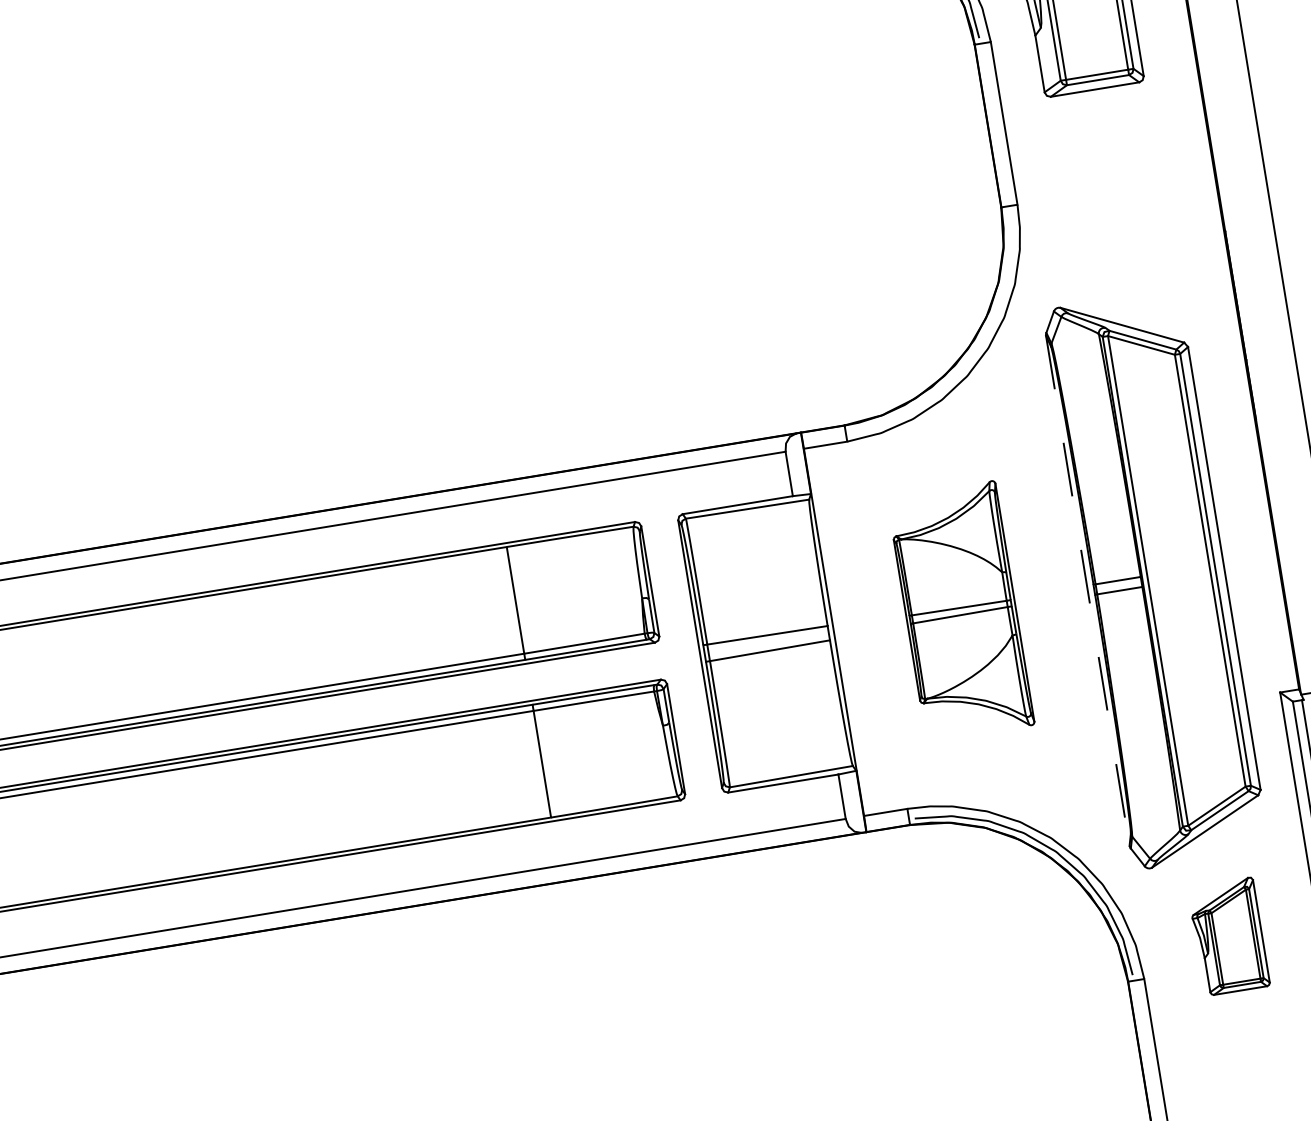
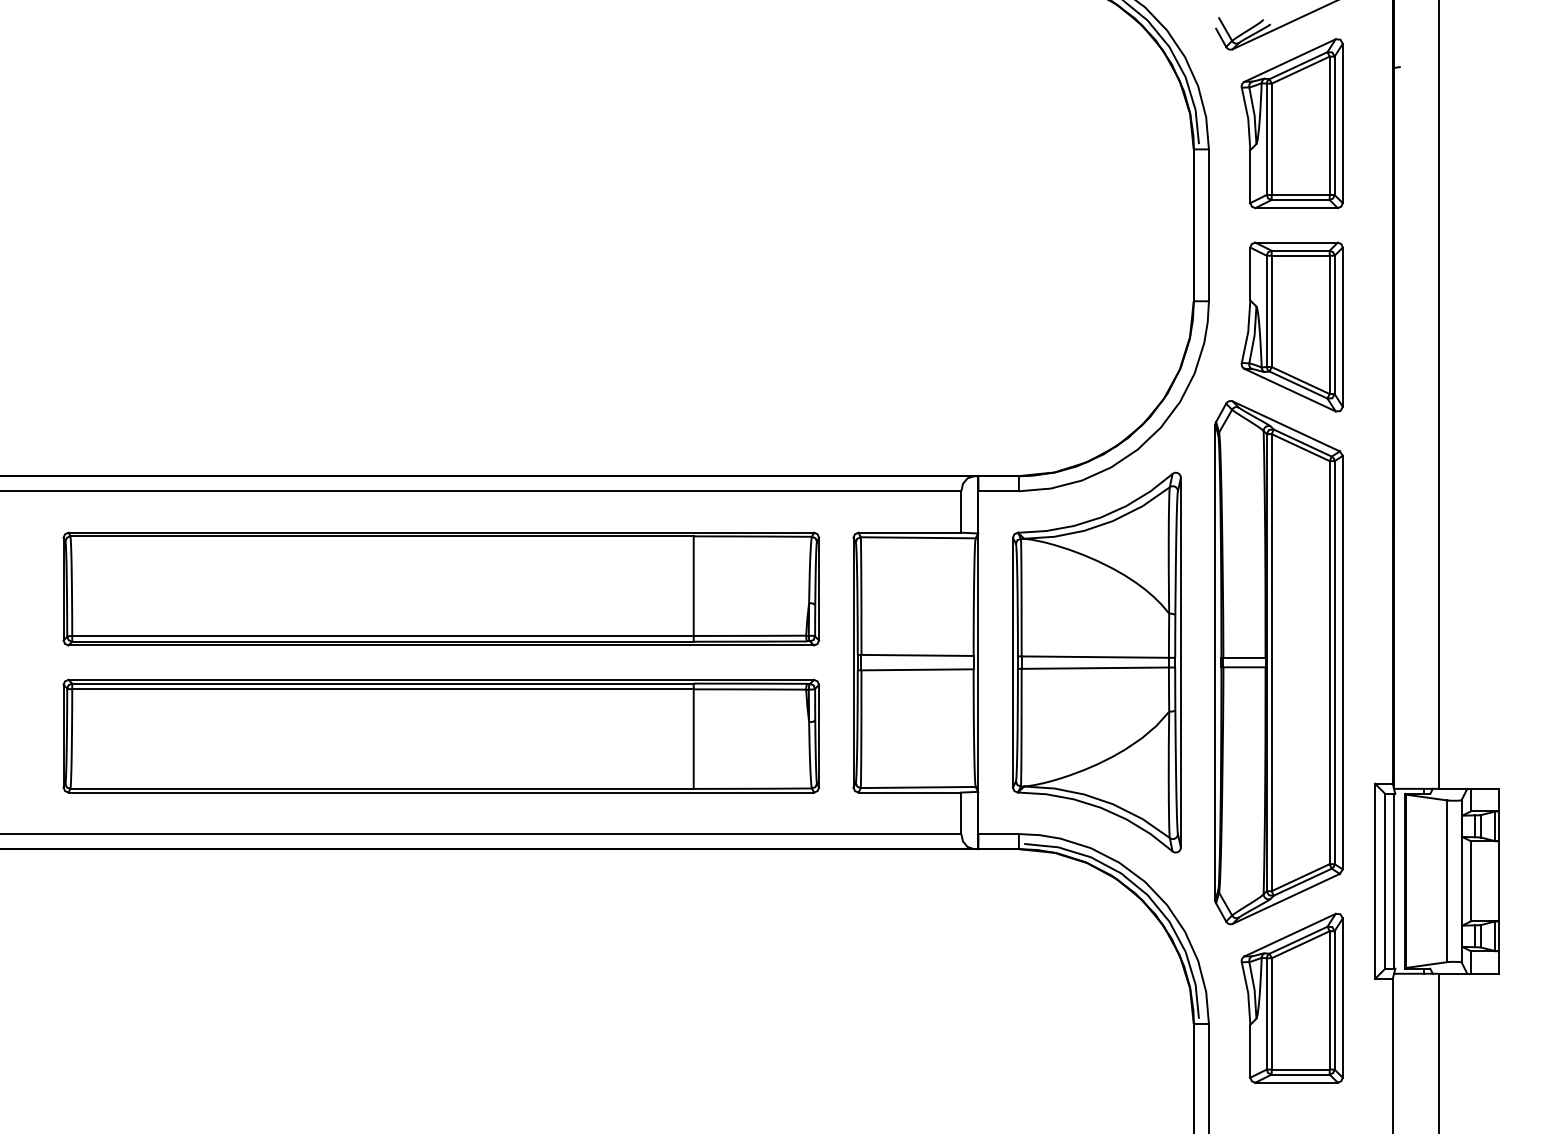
part: (1110, 217) -> (1291, 326), added
line: (1088, 591) -> (1215, 663), dashed -> solid
part: (960, 611) -> (1096, 662), size x1.67
part: (1228, 936) -> (1291, 997), size x1.67

